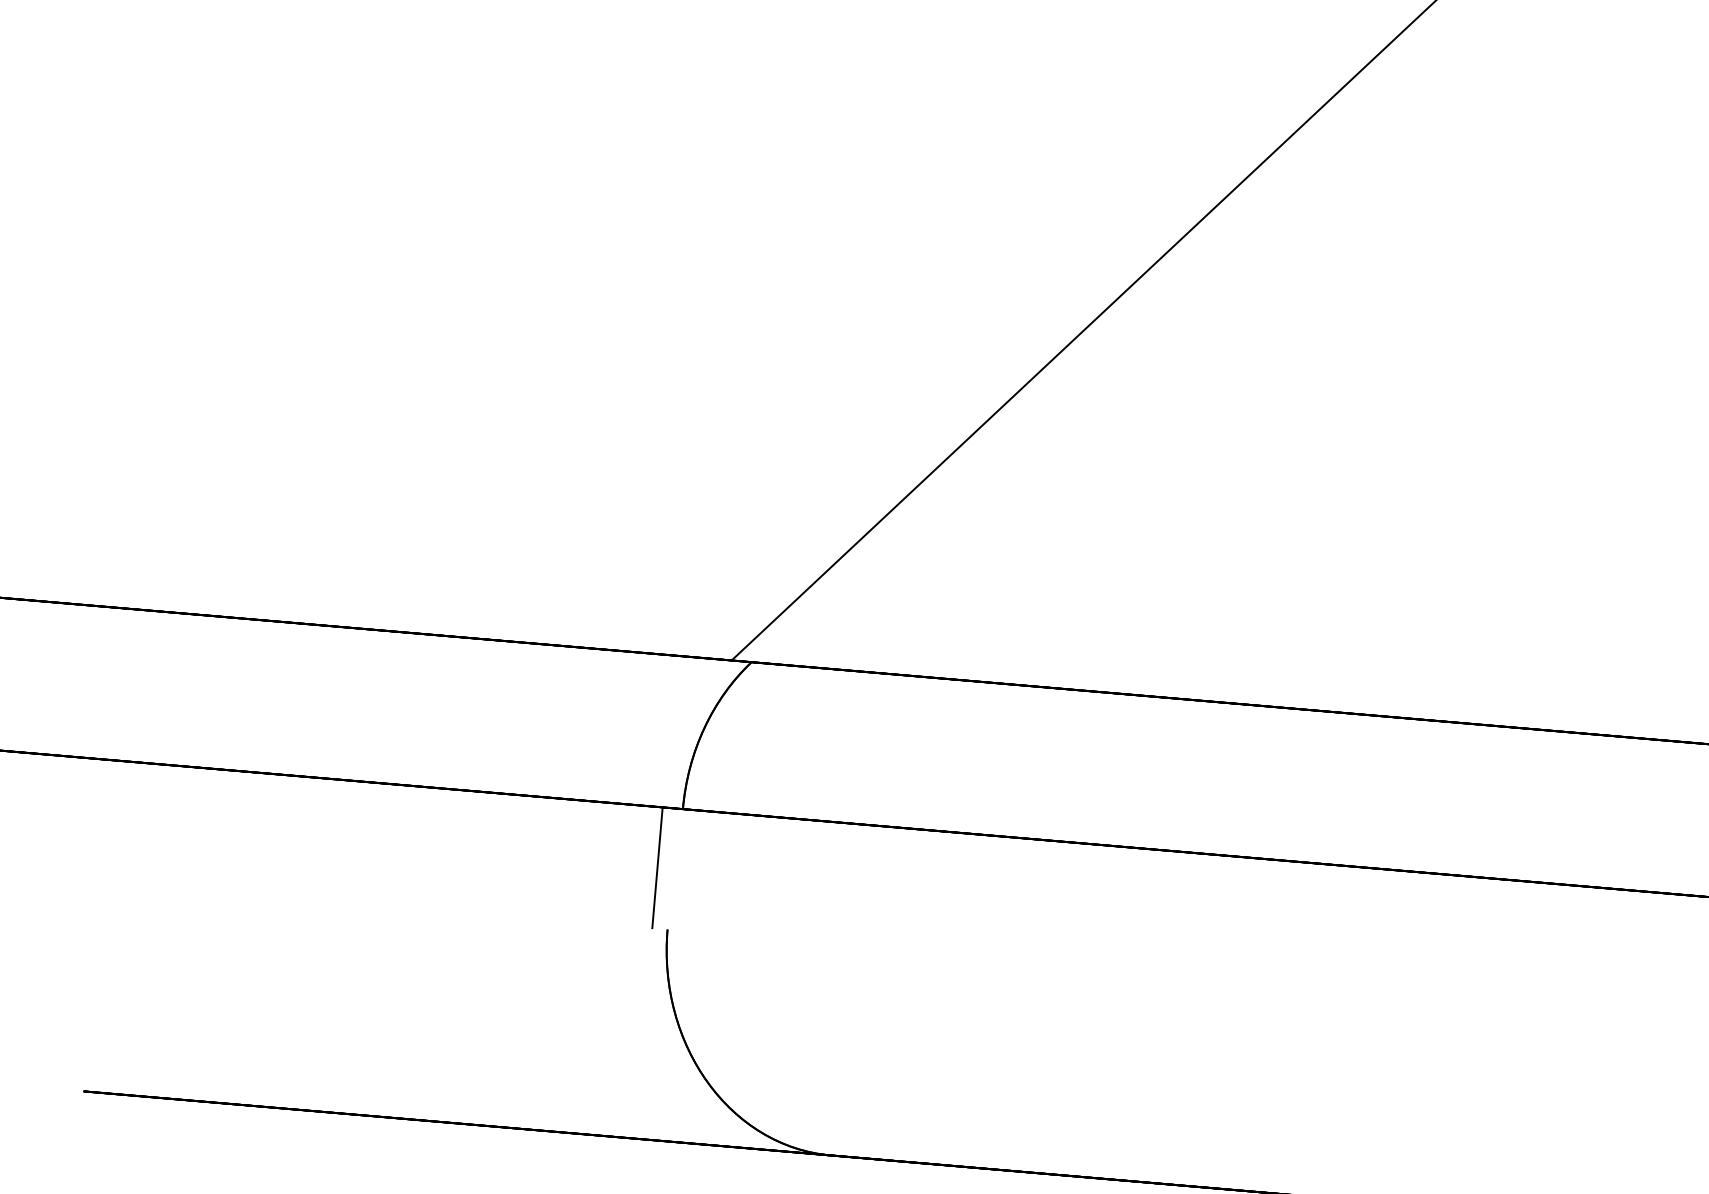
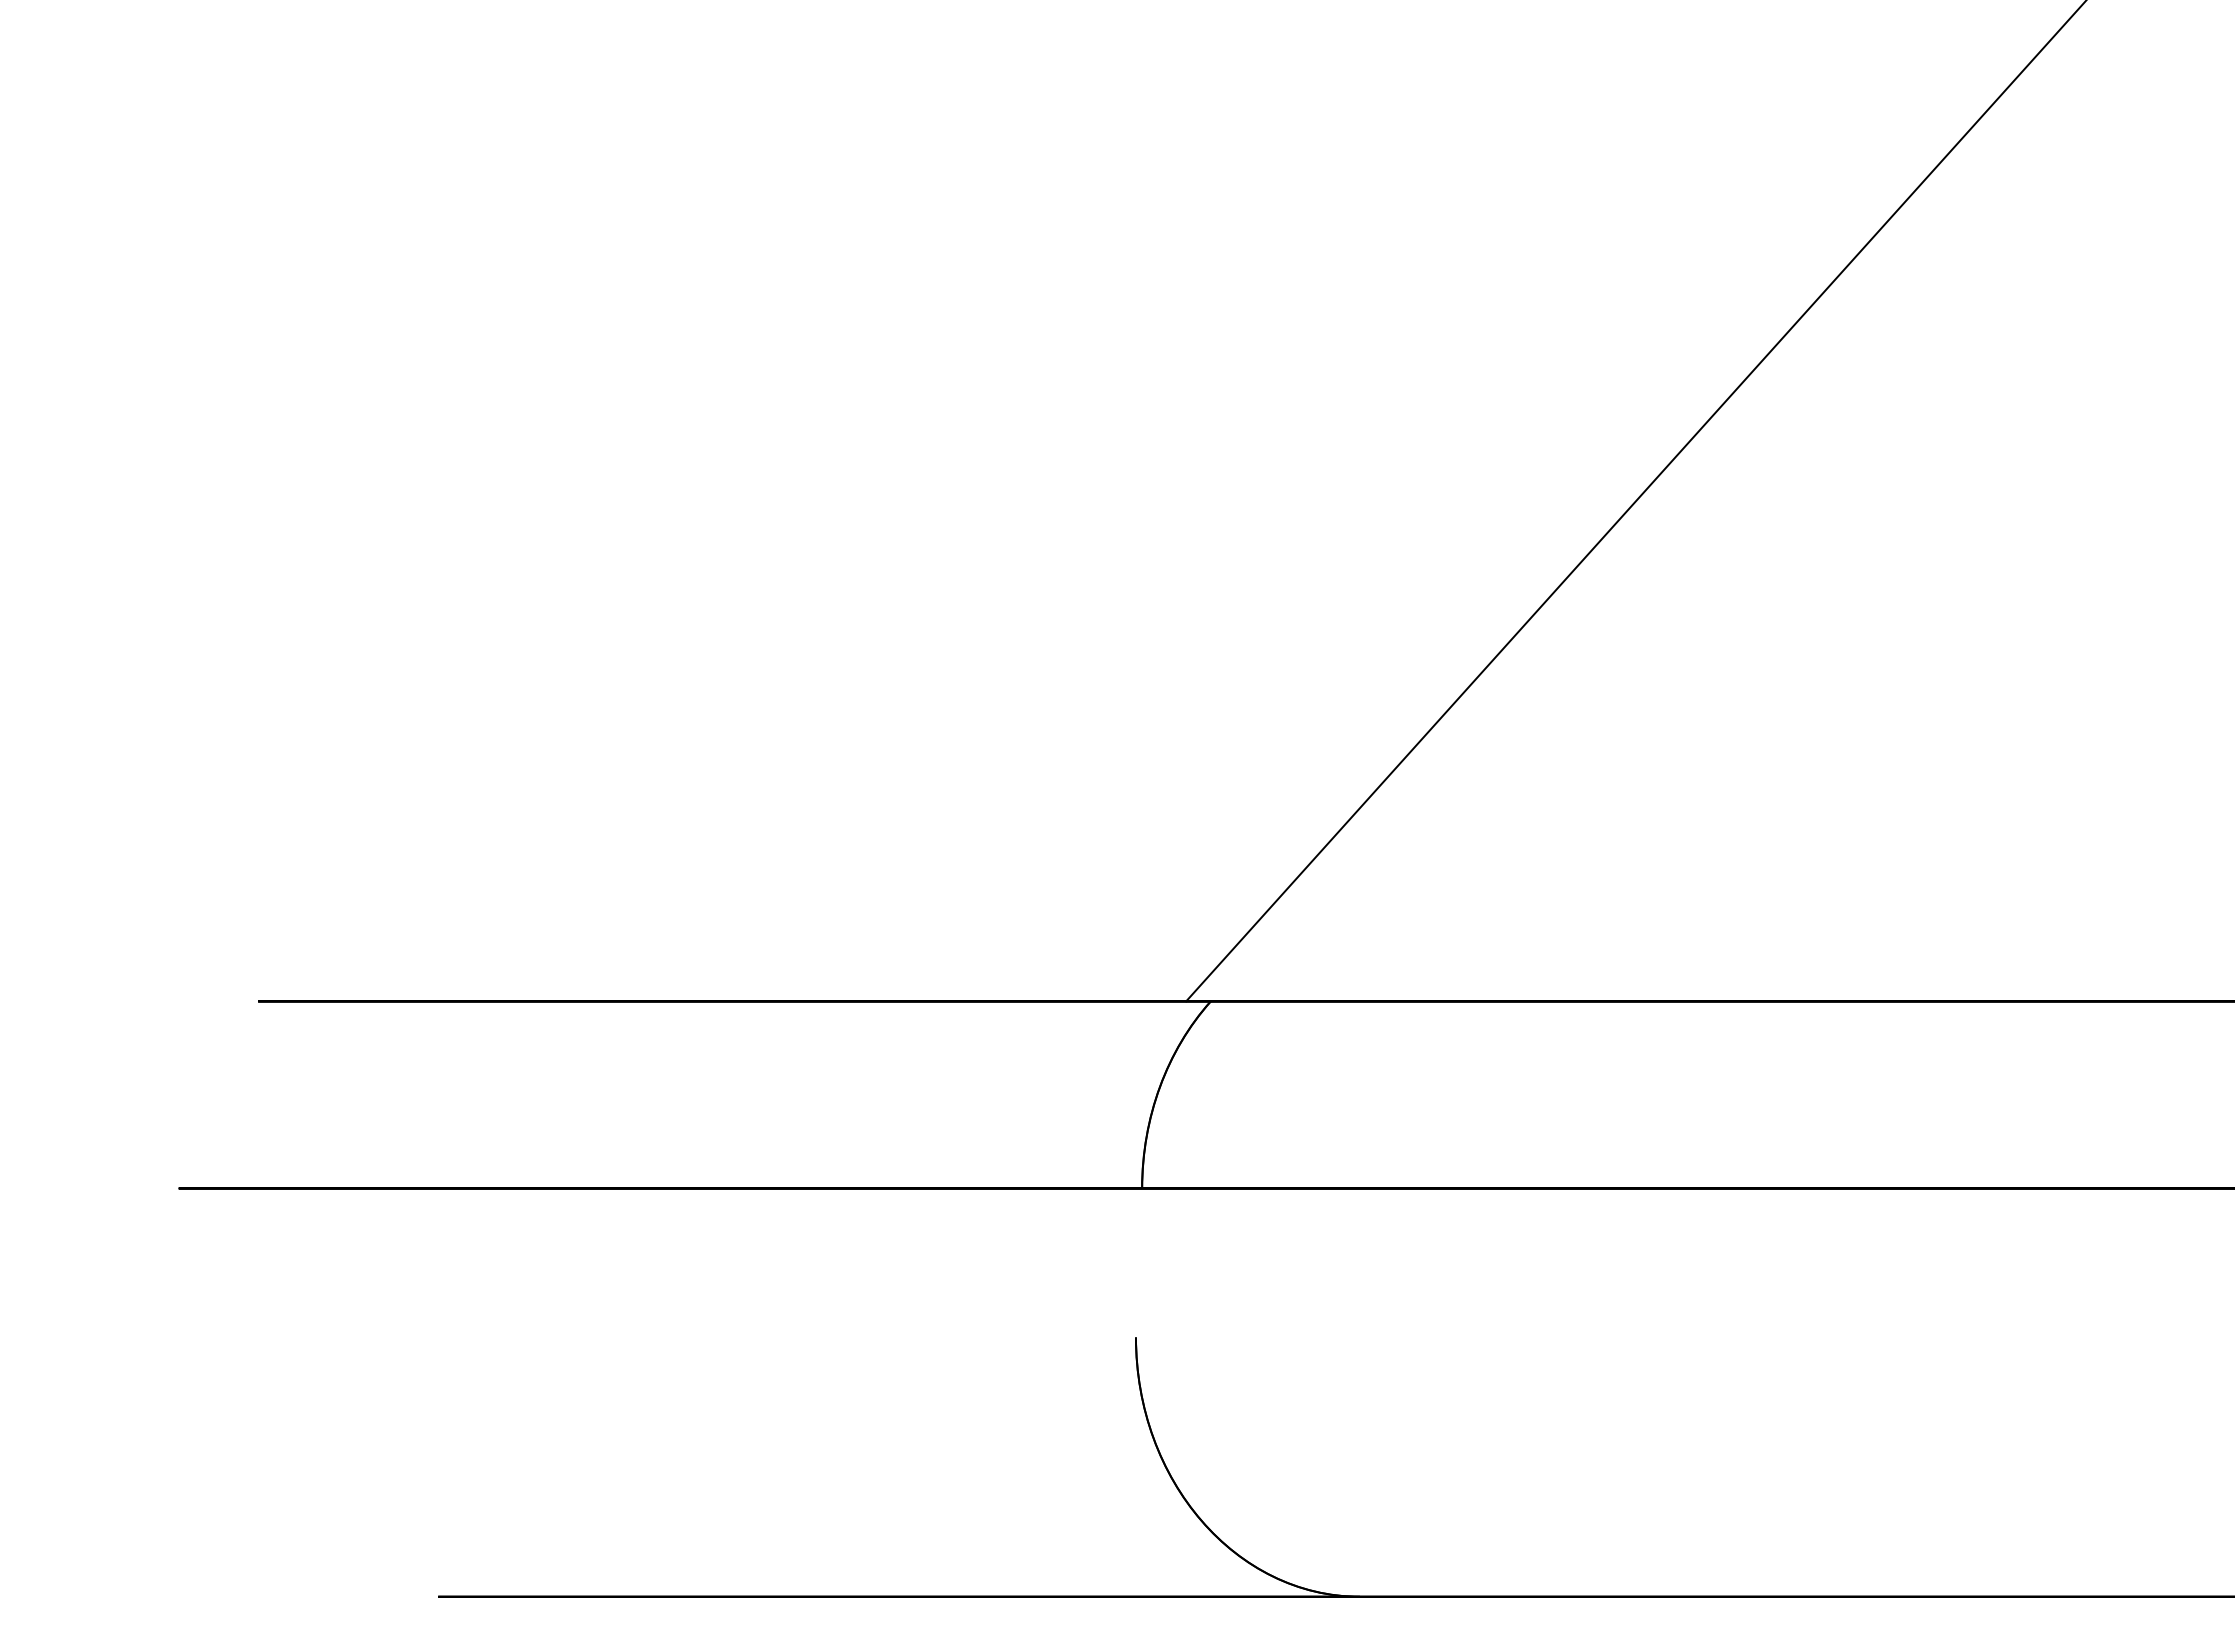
line: (657, 867) -> (1117, 1262), removed

